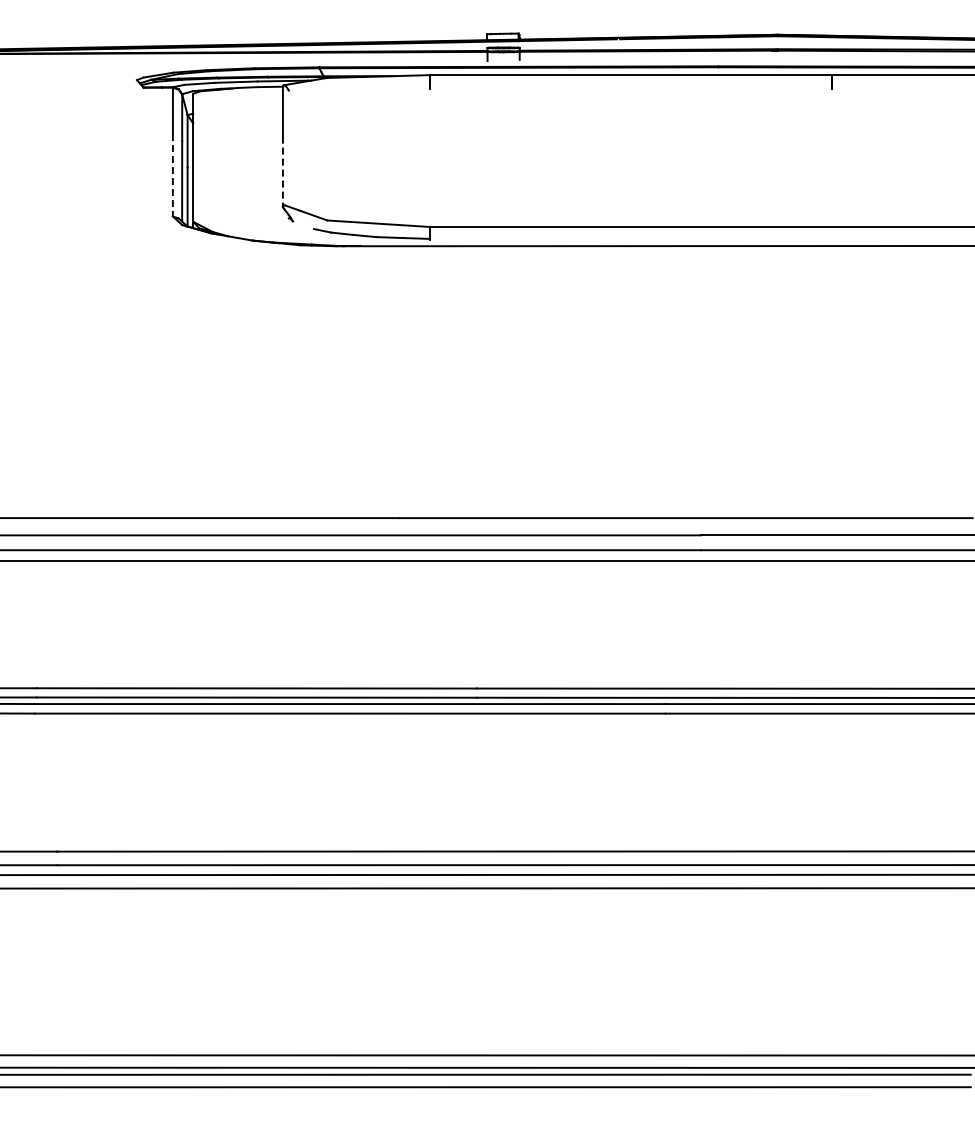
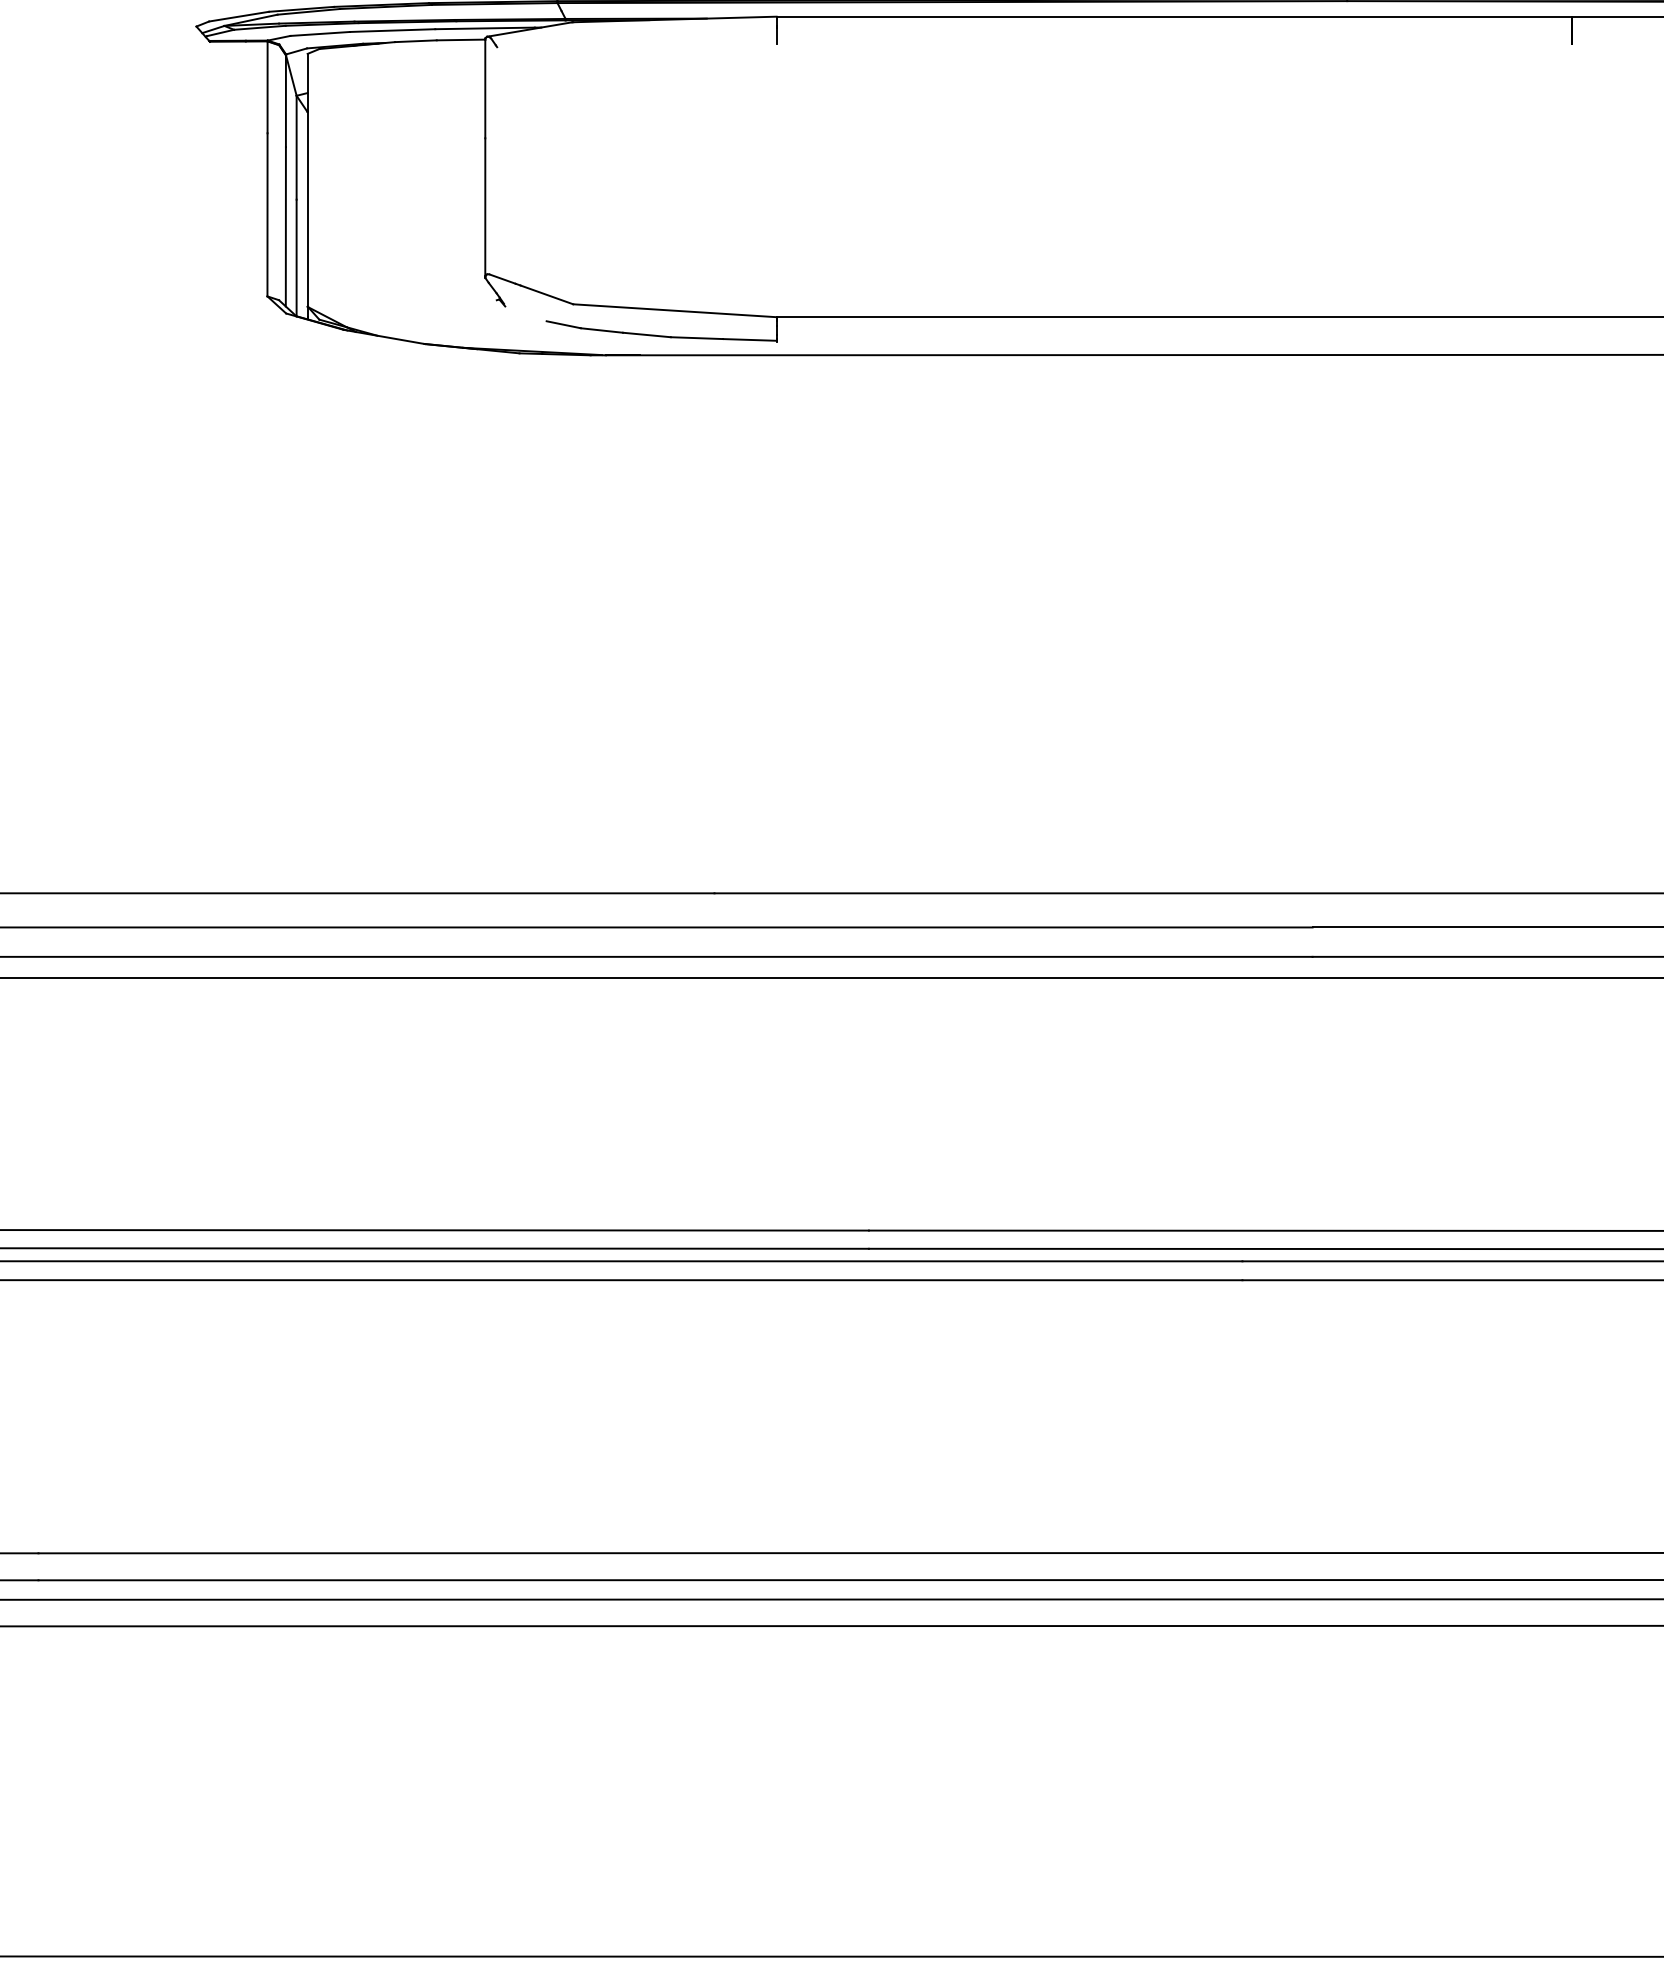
line: (282, 172) -> (484, 209), dashed -> solid
line: (172, 175) -> (266, 215), dashed -> solid

